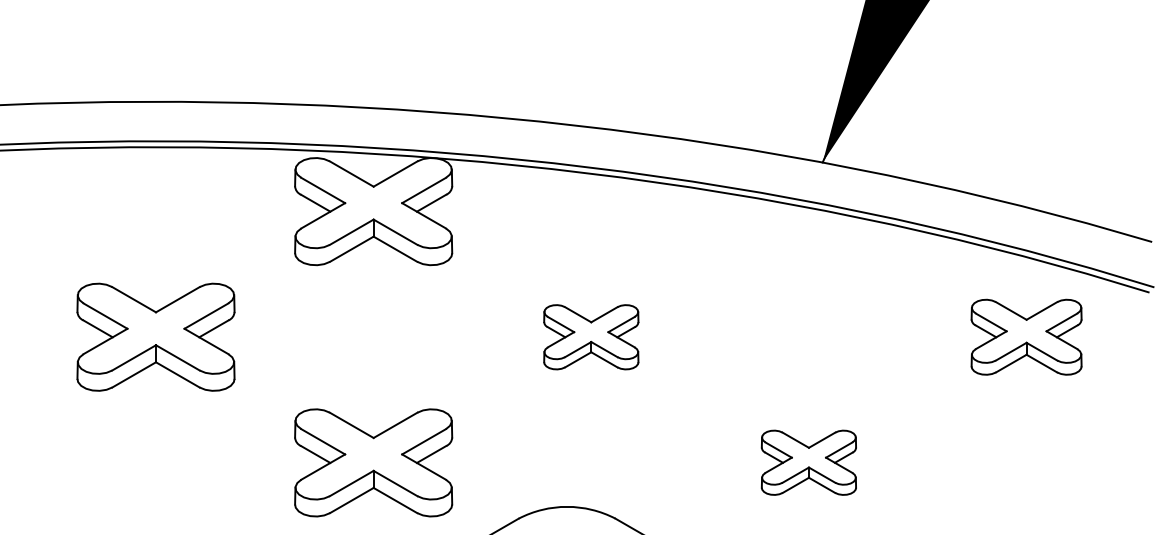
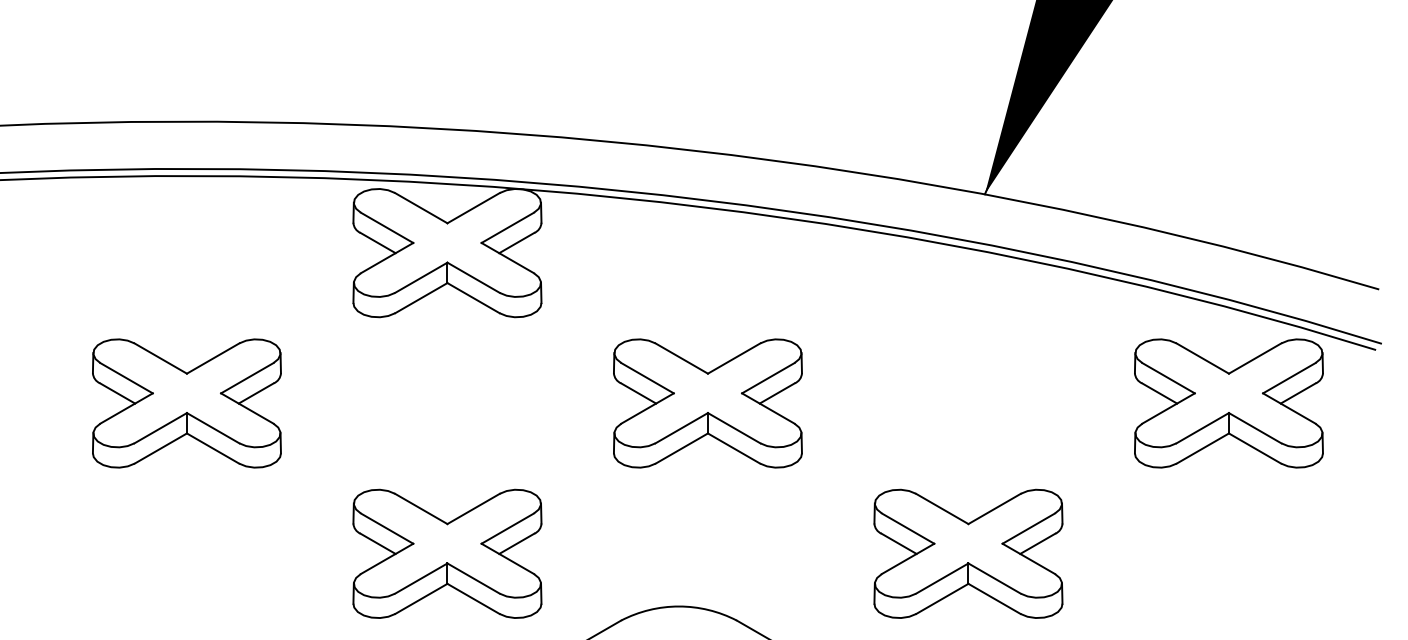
part: (590, 337) -> (707, 403), size x1.67
part: (1026, 337) -> (1228, 403), size x1.43
part: (808, 462) -> (968, 553), size x1.67

